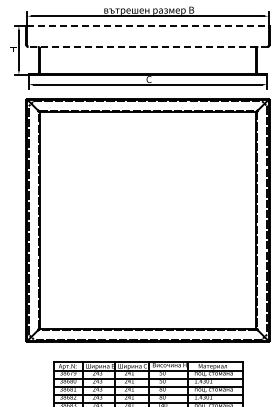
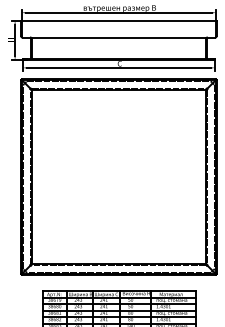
line: (147, 26) -> (118, 21), dashed -> solid
line: (147, 47) -> (118, 37), dashed -> solid

